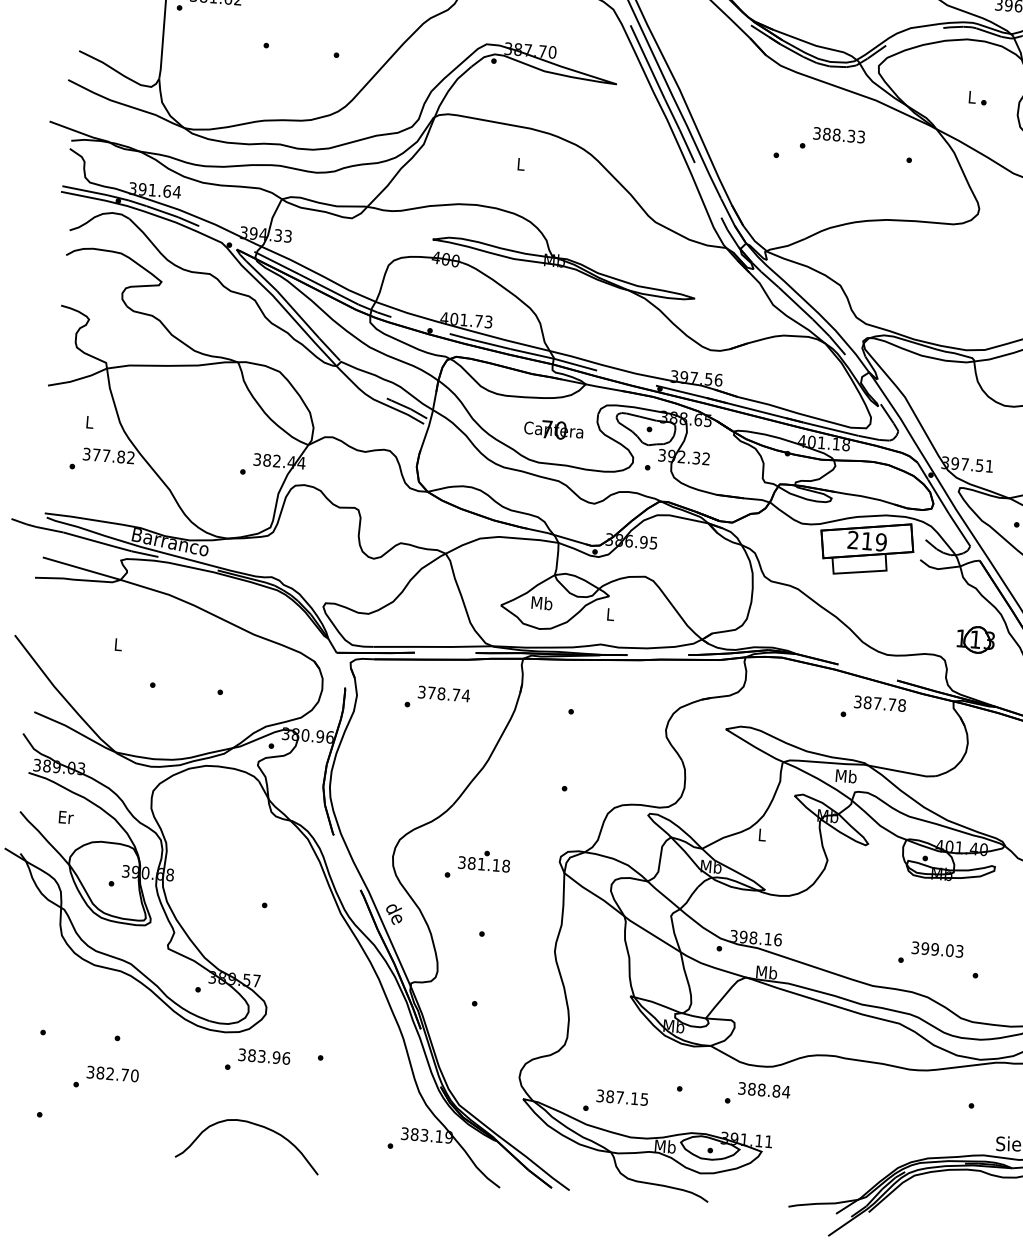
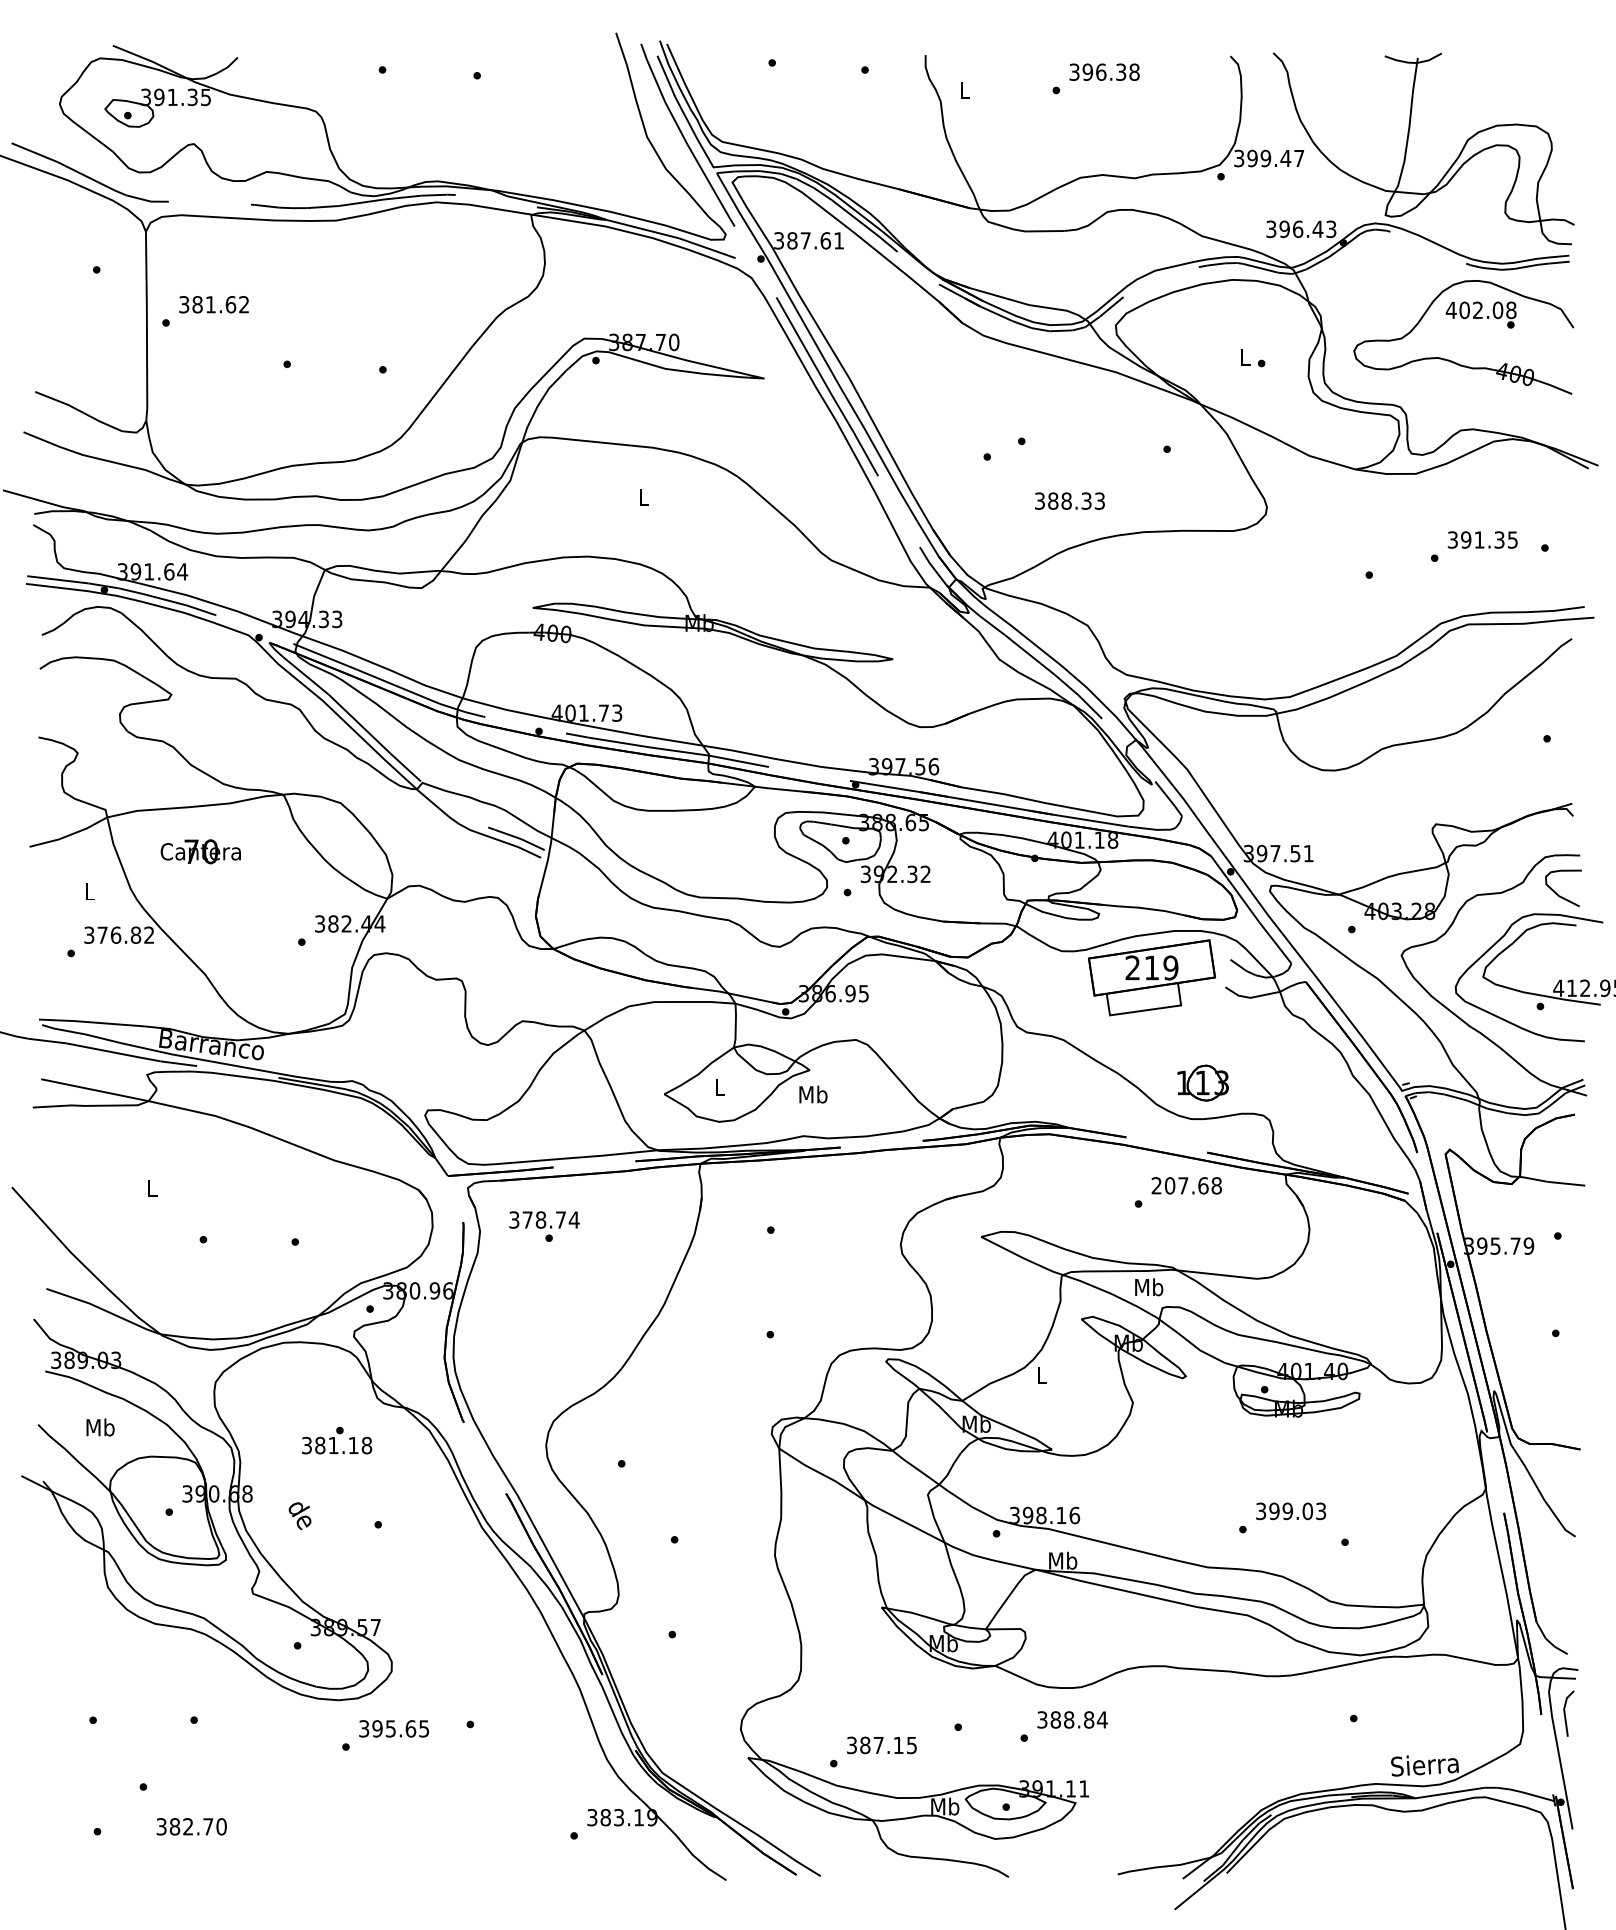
text: (838, 134) -> (1069, 500), moved
text: (553, 429) -> (200, 851), moved
text: (106, 455) -> (115, 934), 377.82 -> 376.82
text: (541, 602) -> (719, 1086), Mb -> L
text: (610, 614) -> (813, 1094), L -> Mb
part: (975, 639) -> (1202, 1082), moved
text: (444, 693) -> (544, 1219), moved
text: (874, 703) -> (1179, 1185), 387.78 -> 207.68
text: (65, 817) -> (100, 1427), Er -> Mb
text: (484, 860) -> (337, 1440), moved
text: (393, 914) -> (299, 1515), moved
text: (268, 1056) -> (400, 1728), 383.96 -> 395.65
text: (112, 1073) -> (191, 1826), moved
curve: (256, 1125) -> (390, 1822), removed

